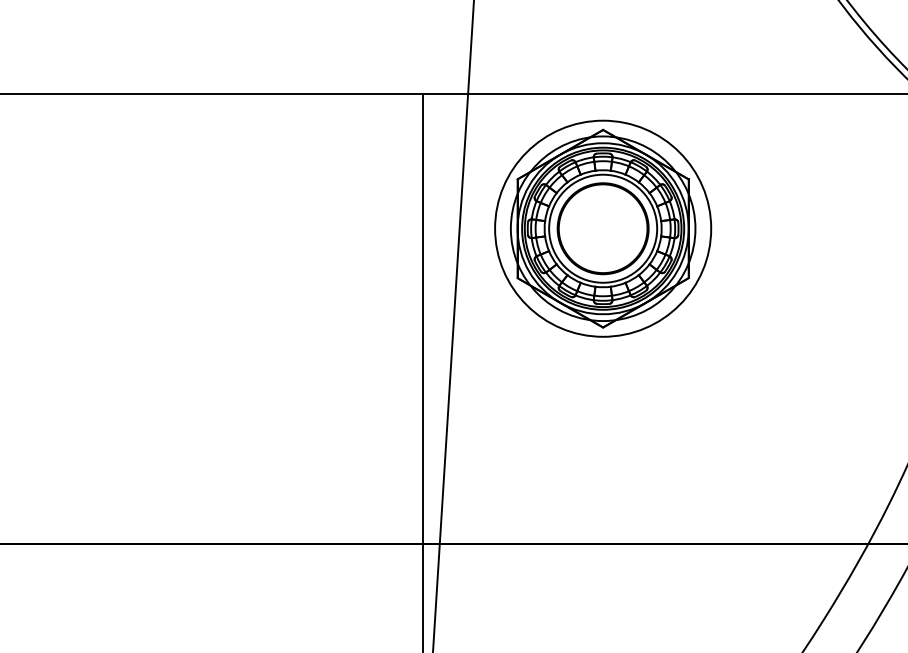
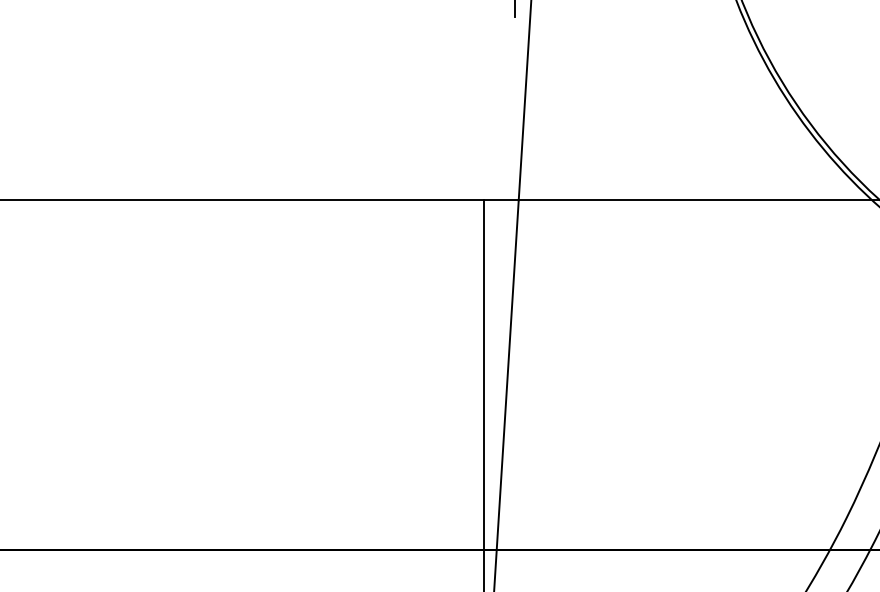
part: (602, 229) -> (623, 305), removed

